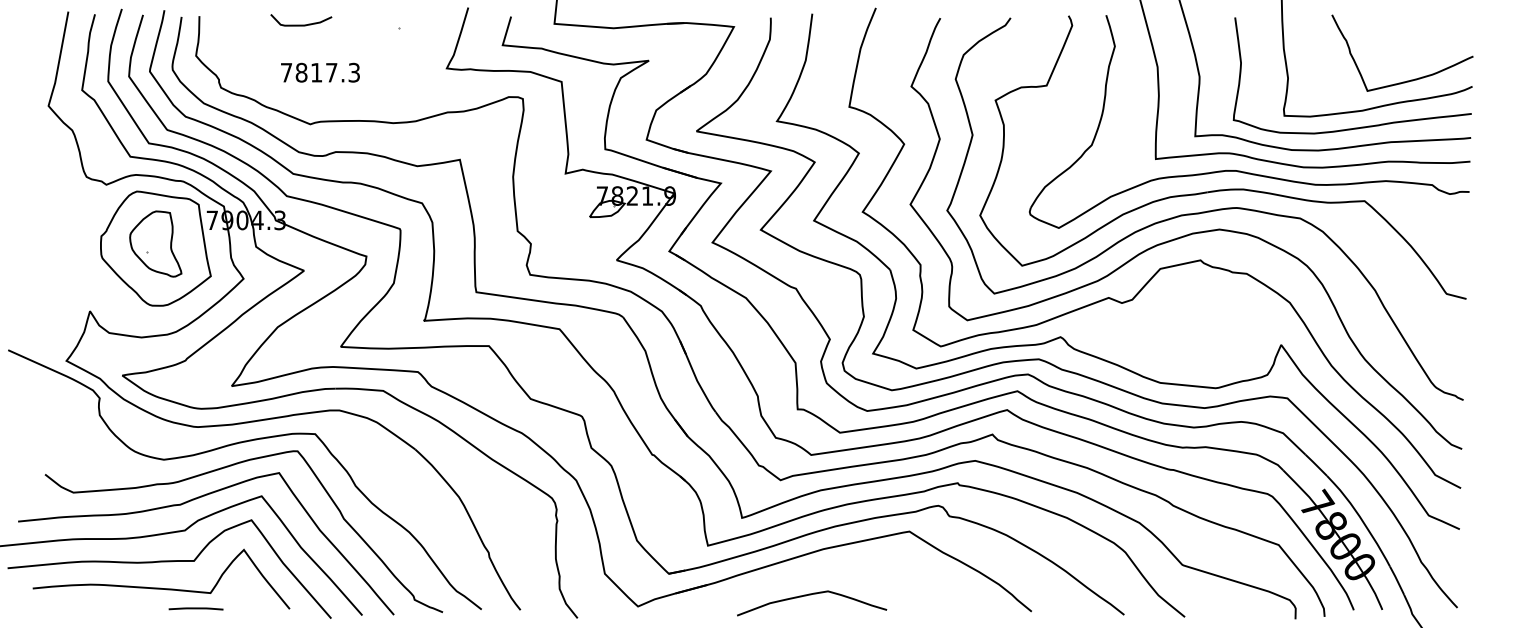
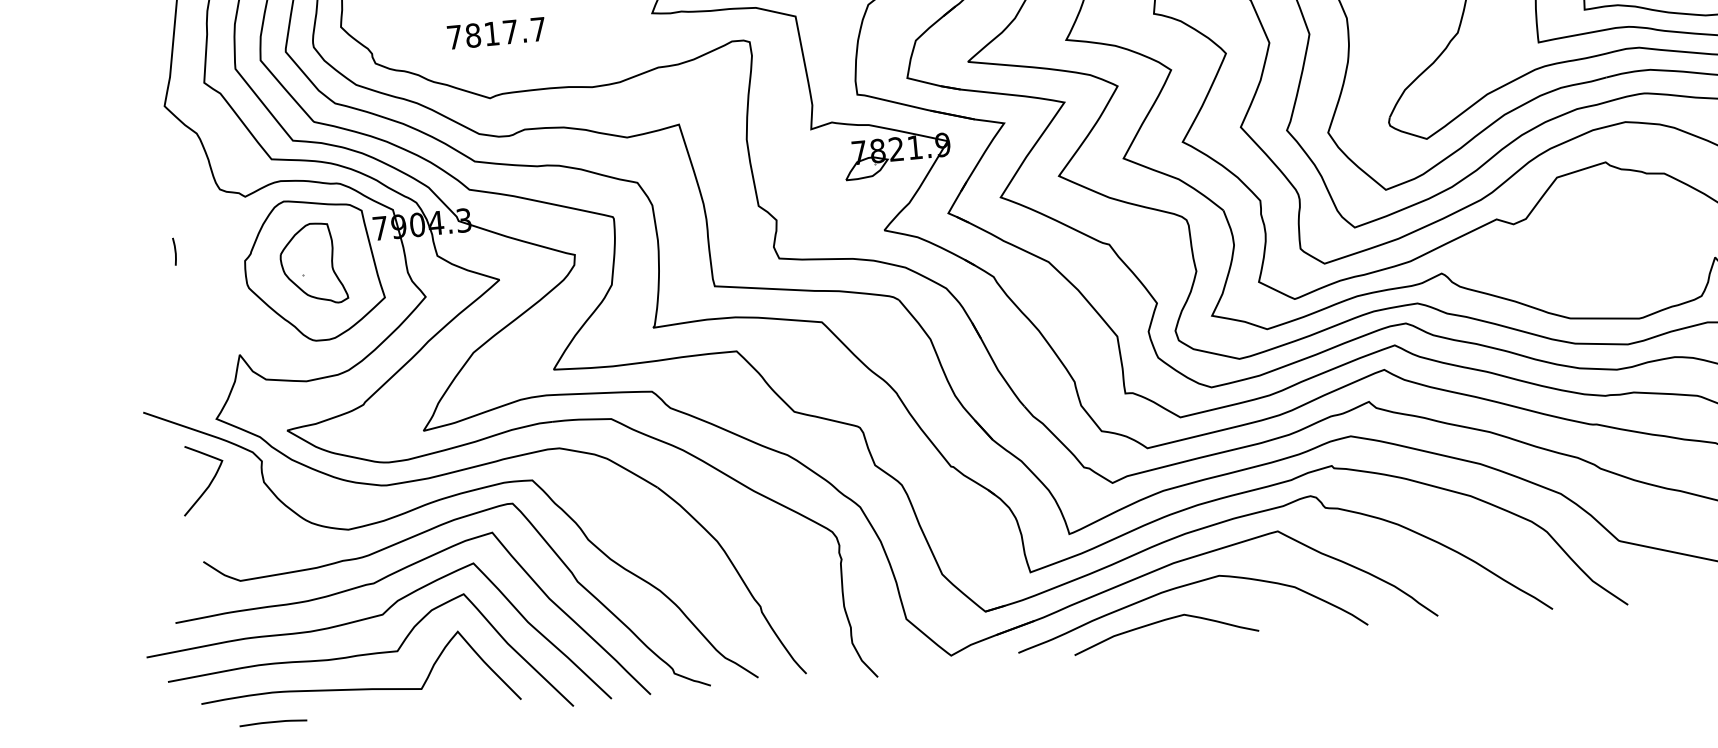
text: (353, 72) -> (537, 29), 7817.3 -> 7817.7
line: (45, 223) -> (174, 251), added
curve: (55, 412) -> (208, 484), added
curve: (829, 569) -> (1183, 587), added
line: (195, 608) -> (272, 722), moved

